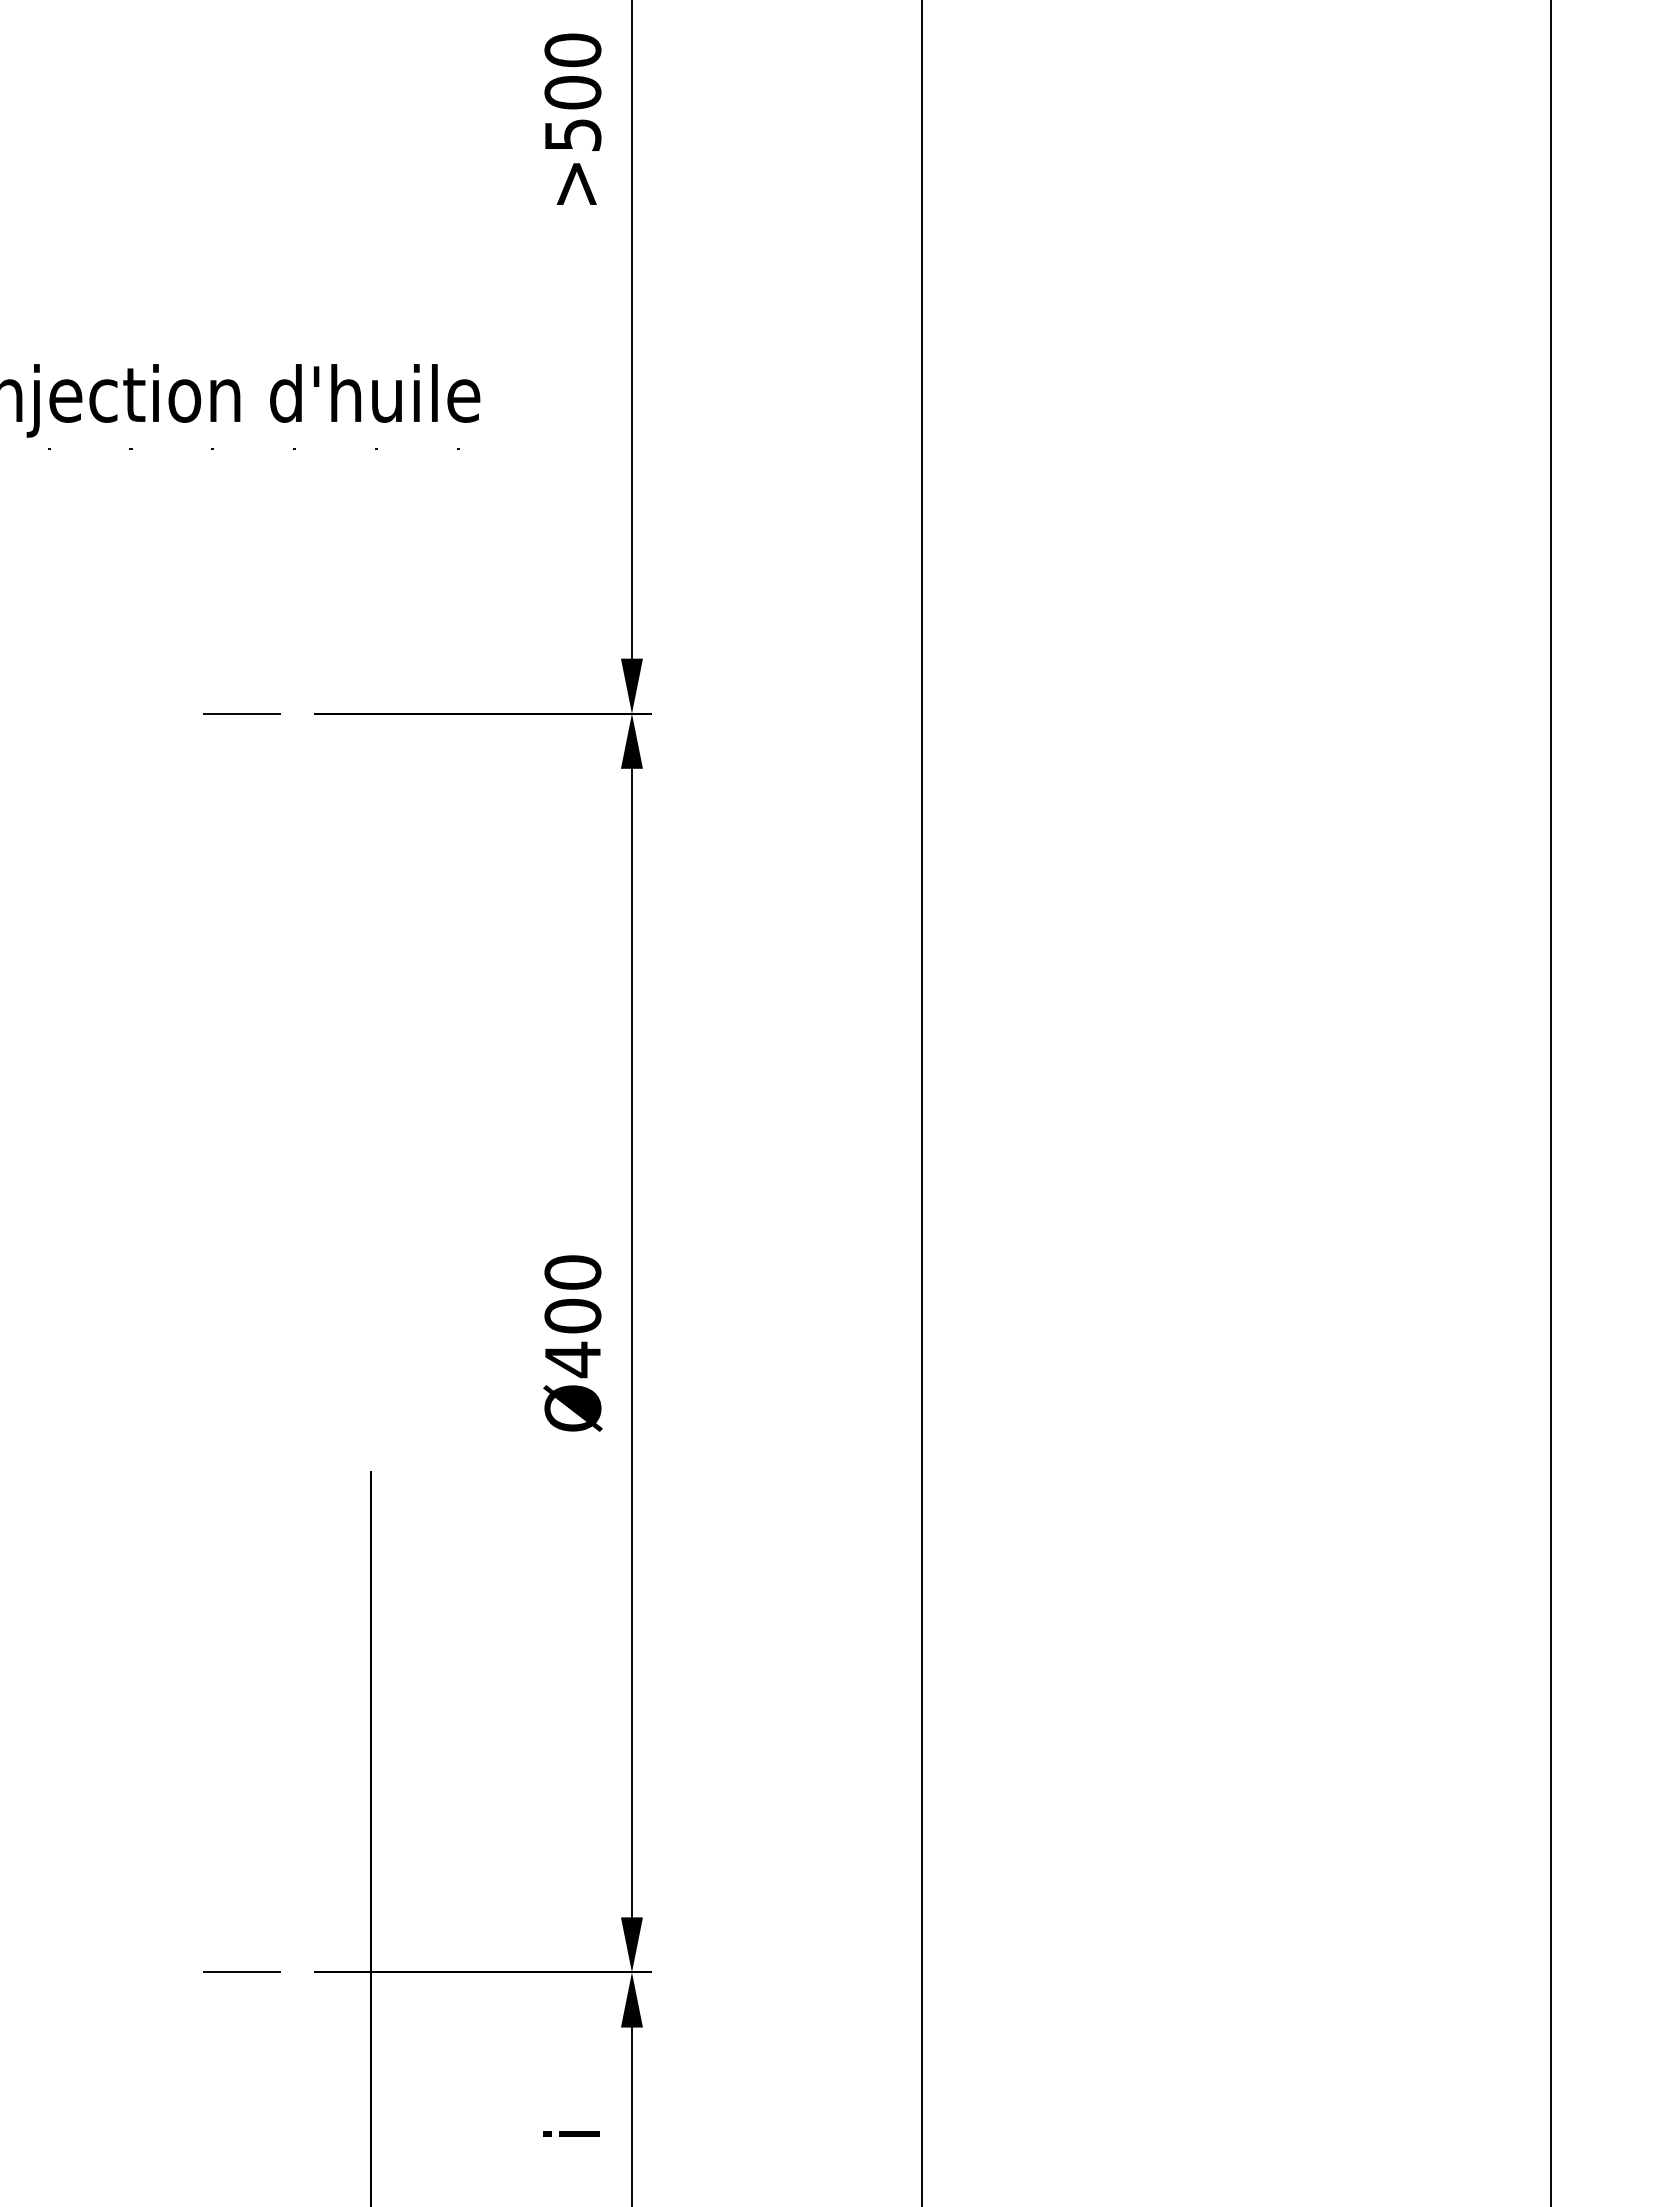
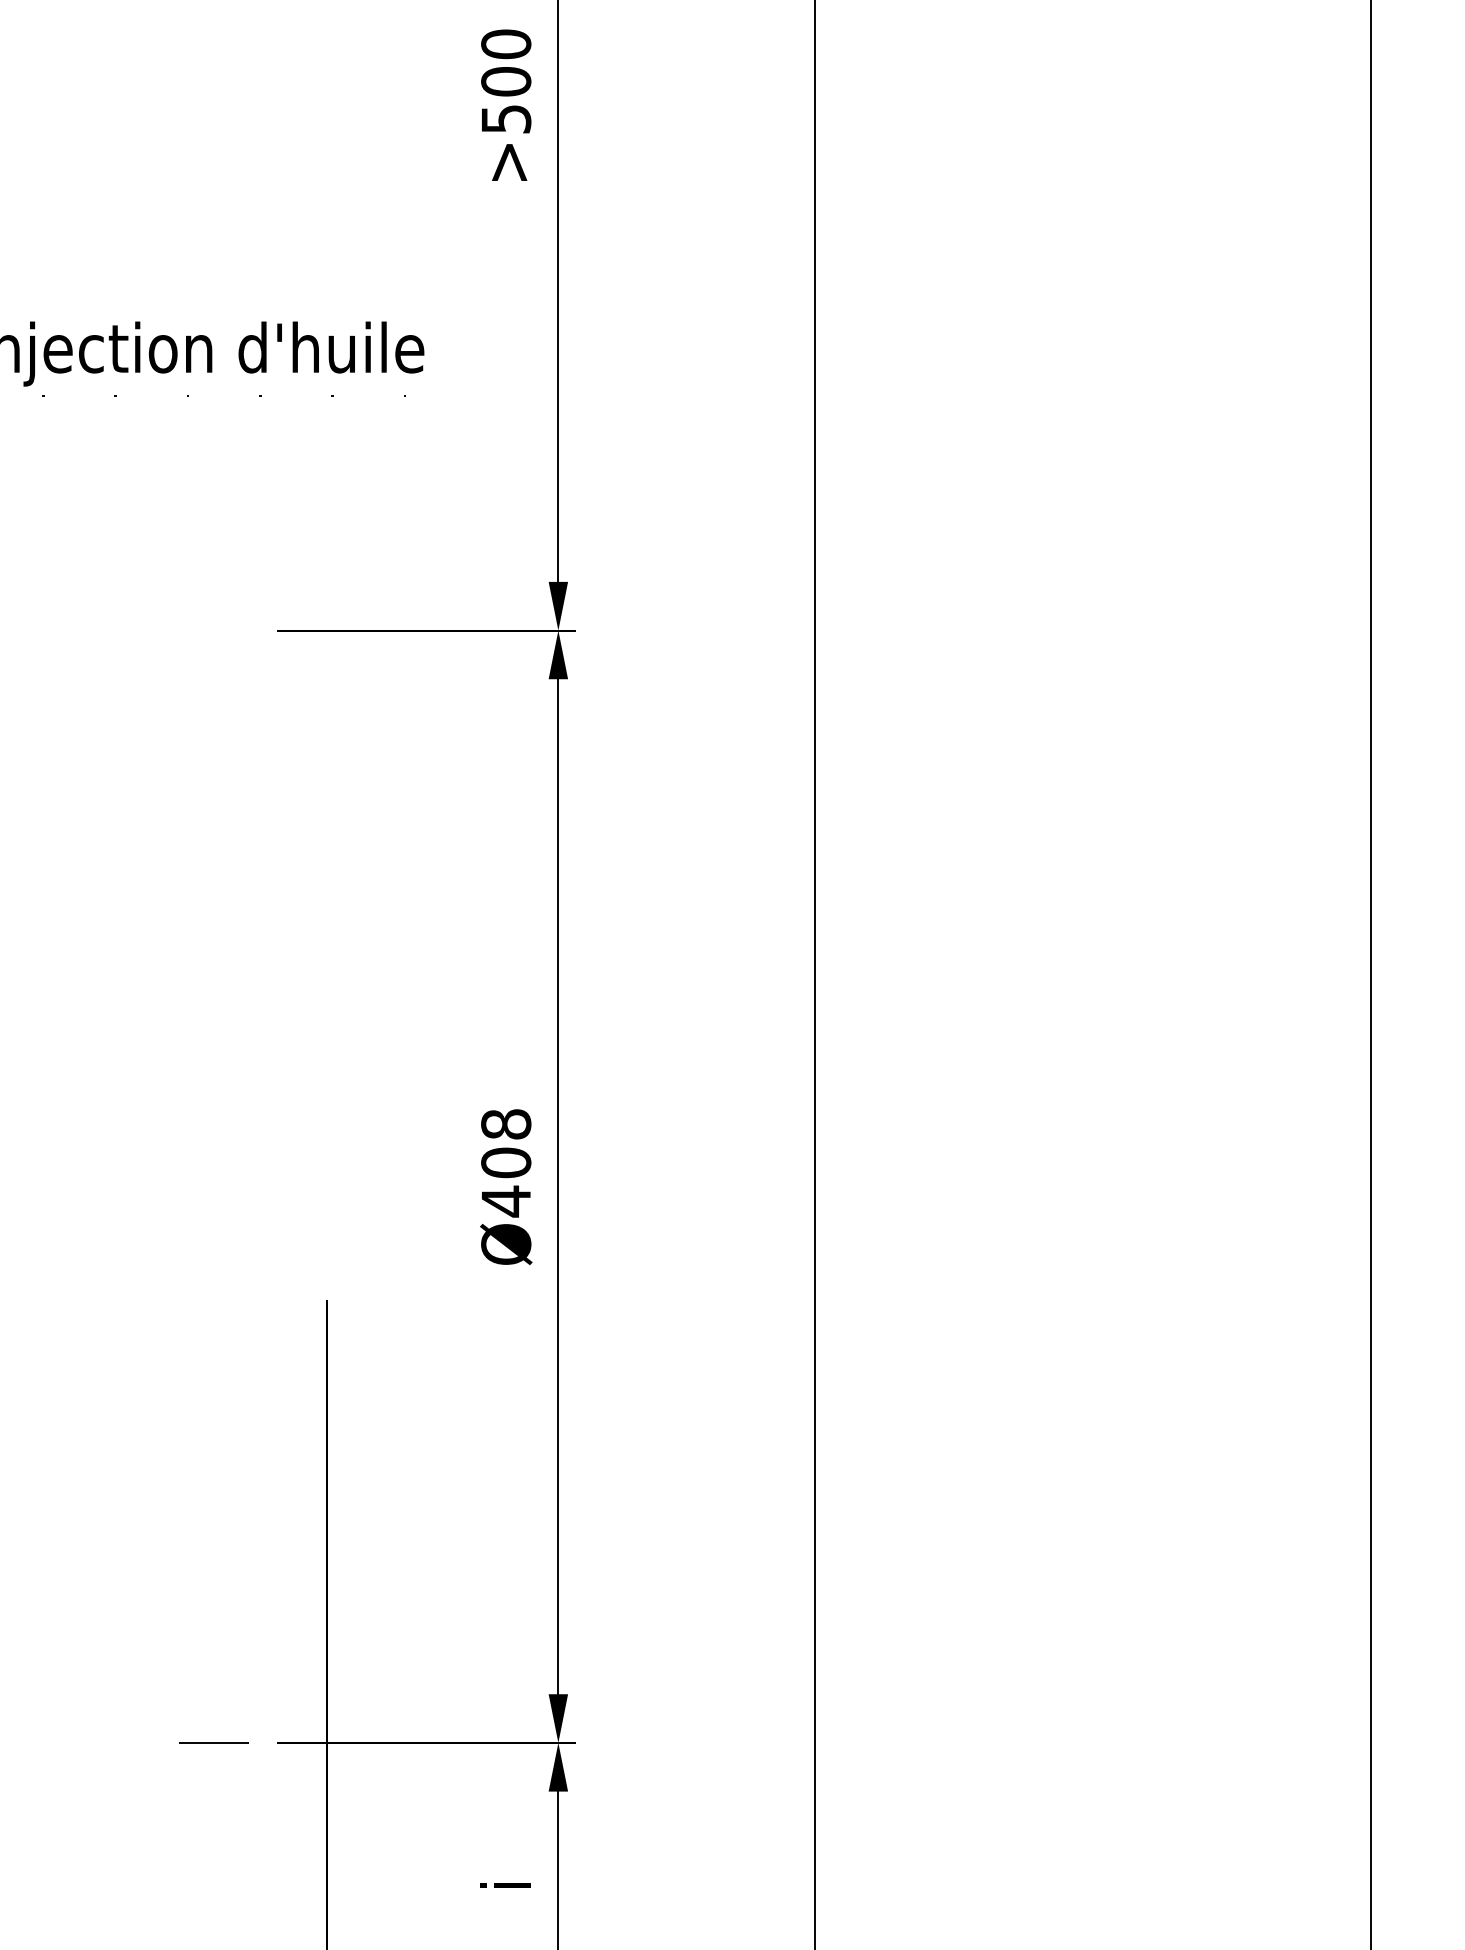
line: (241, 713) -> (213, 630), removed
text: (572, 1272) -> (505, 1124), Ø400 -> Ø408

